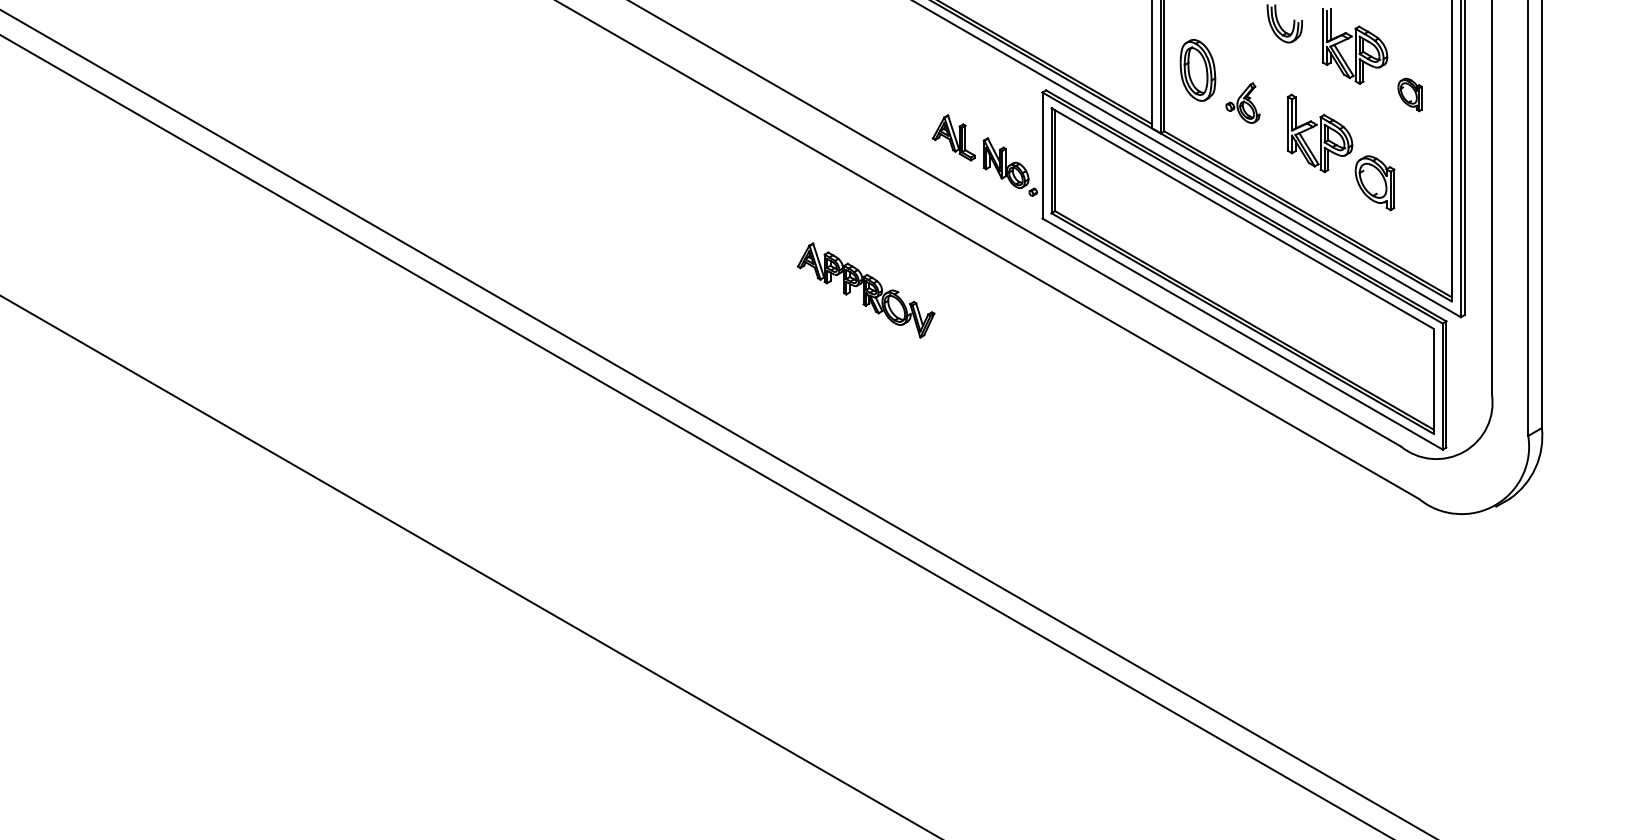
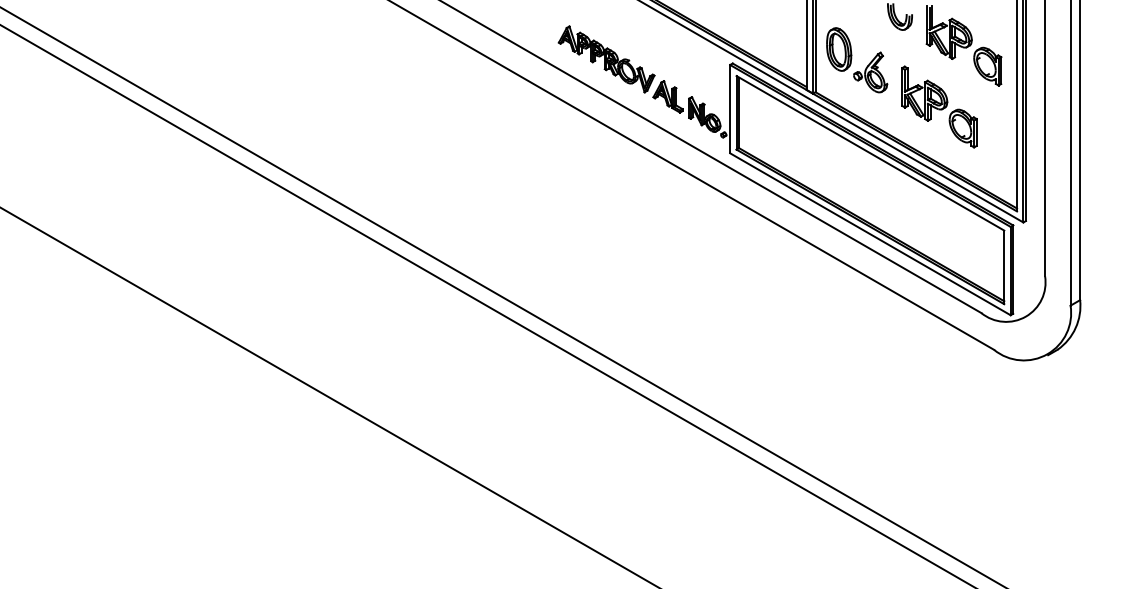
part: (1409, 94) -> (987, 66), size x1.67
part: (1242, 102) -> (870, 72), size x1.43
part: (866, 290) -> (606, 59), moved

